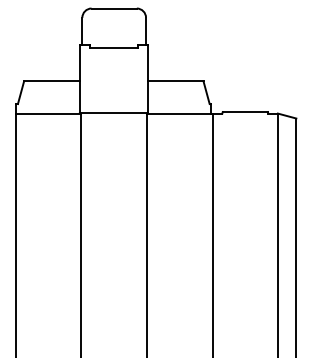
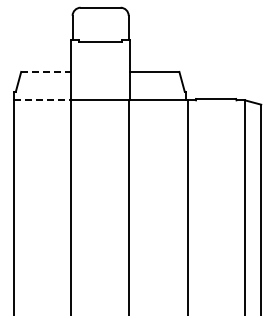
line: (51, 80) -> (45, 71), solid -> dashed
line: (49, 113) -> (43, 100), solid -> dashed

